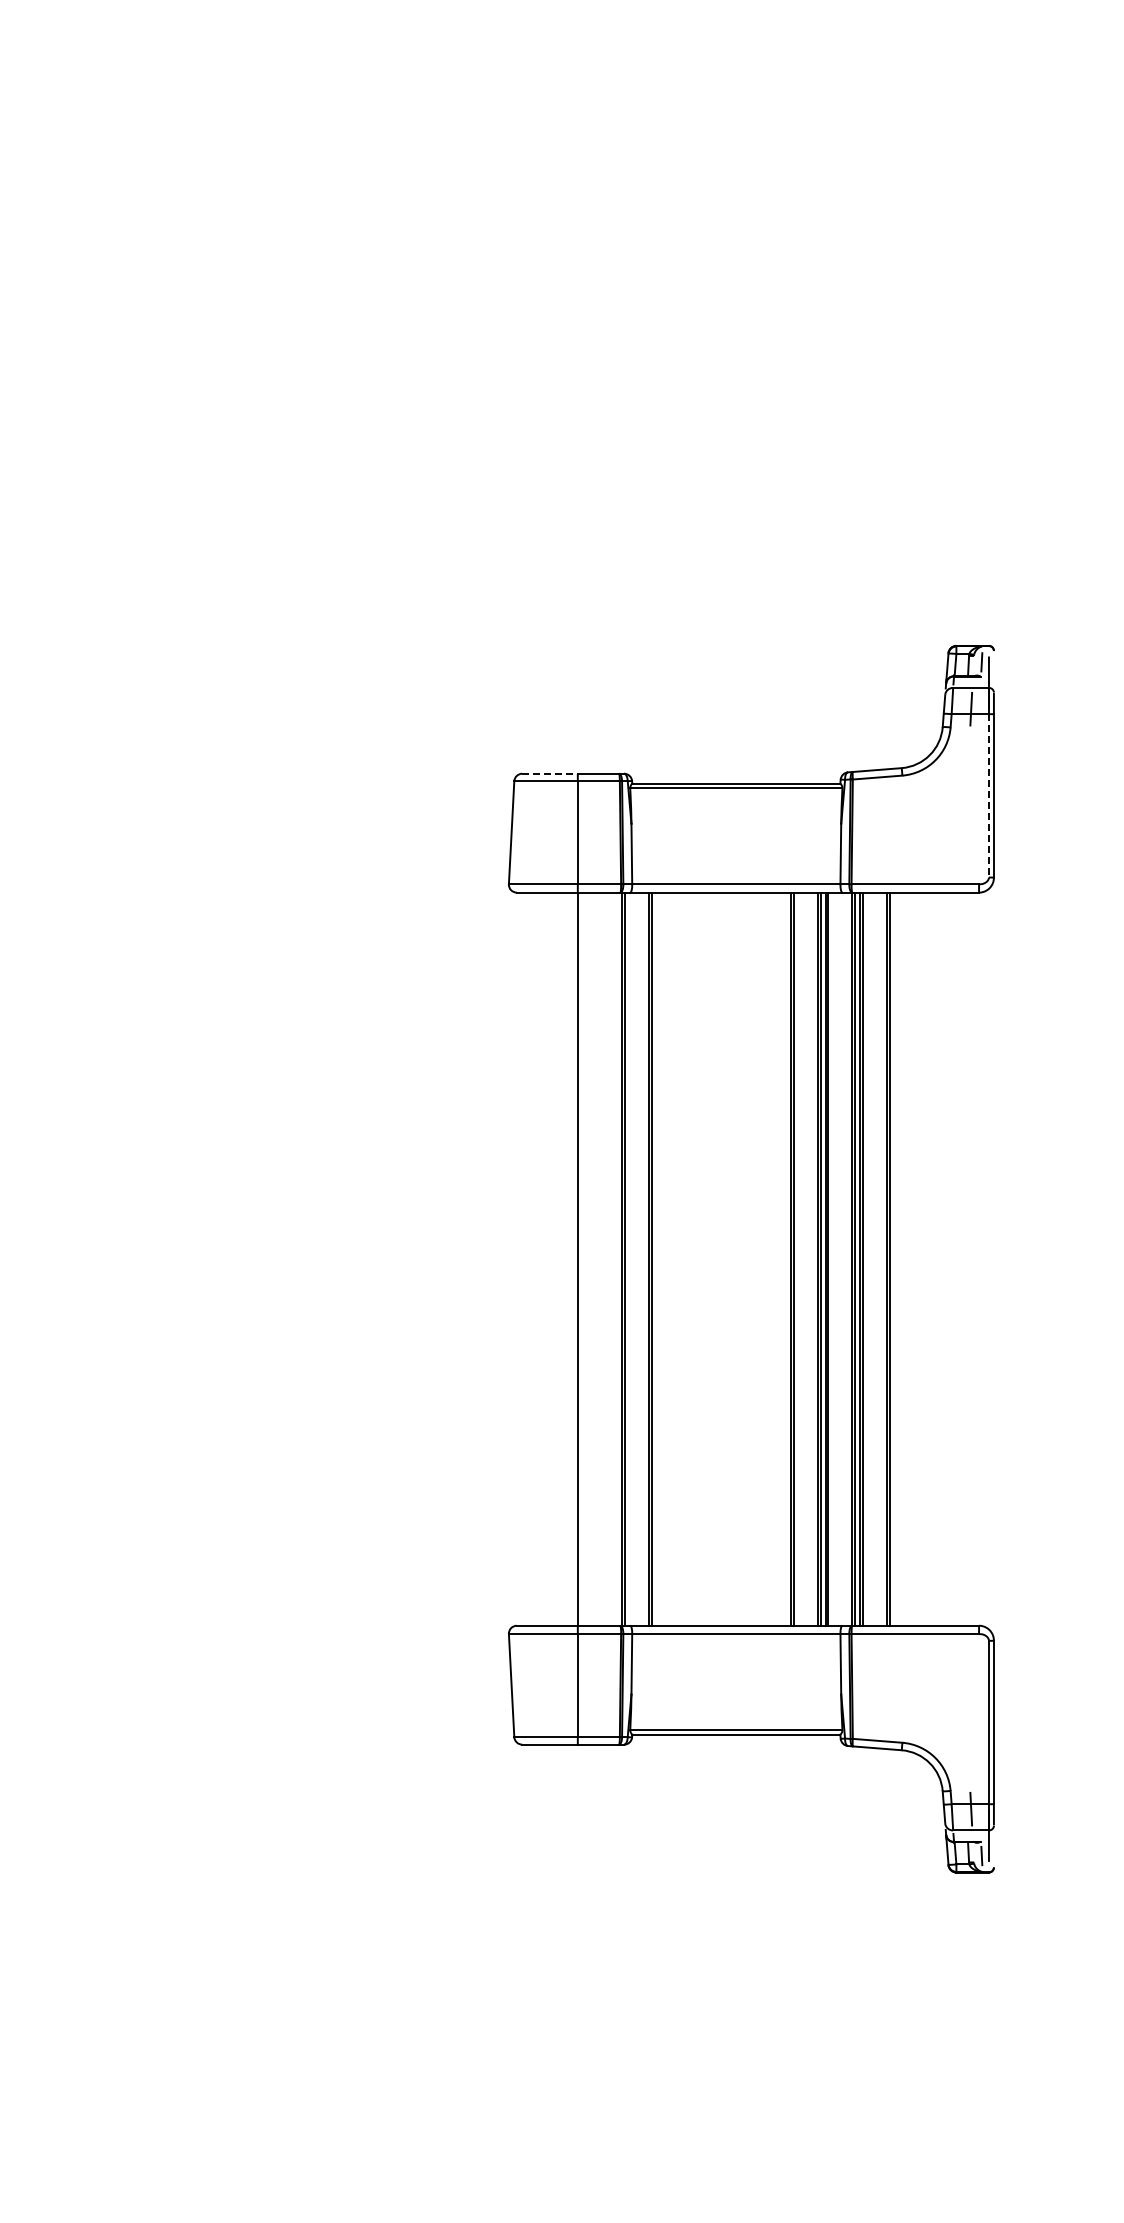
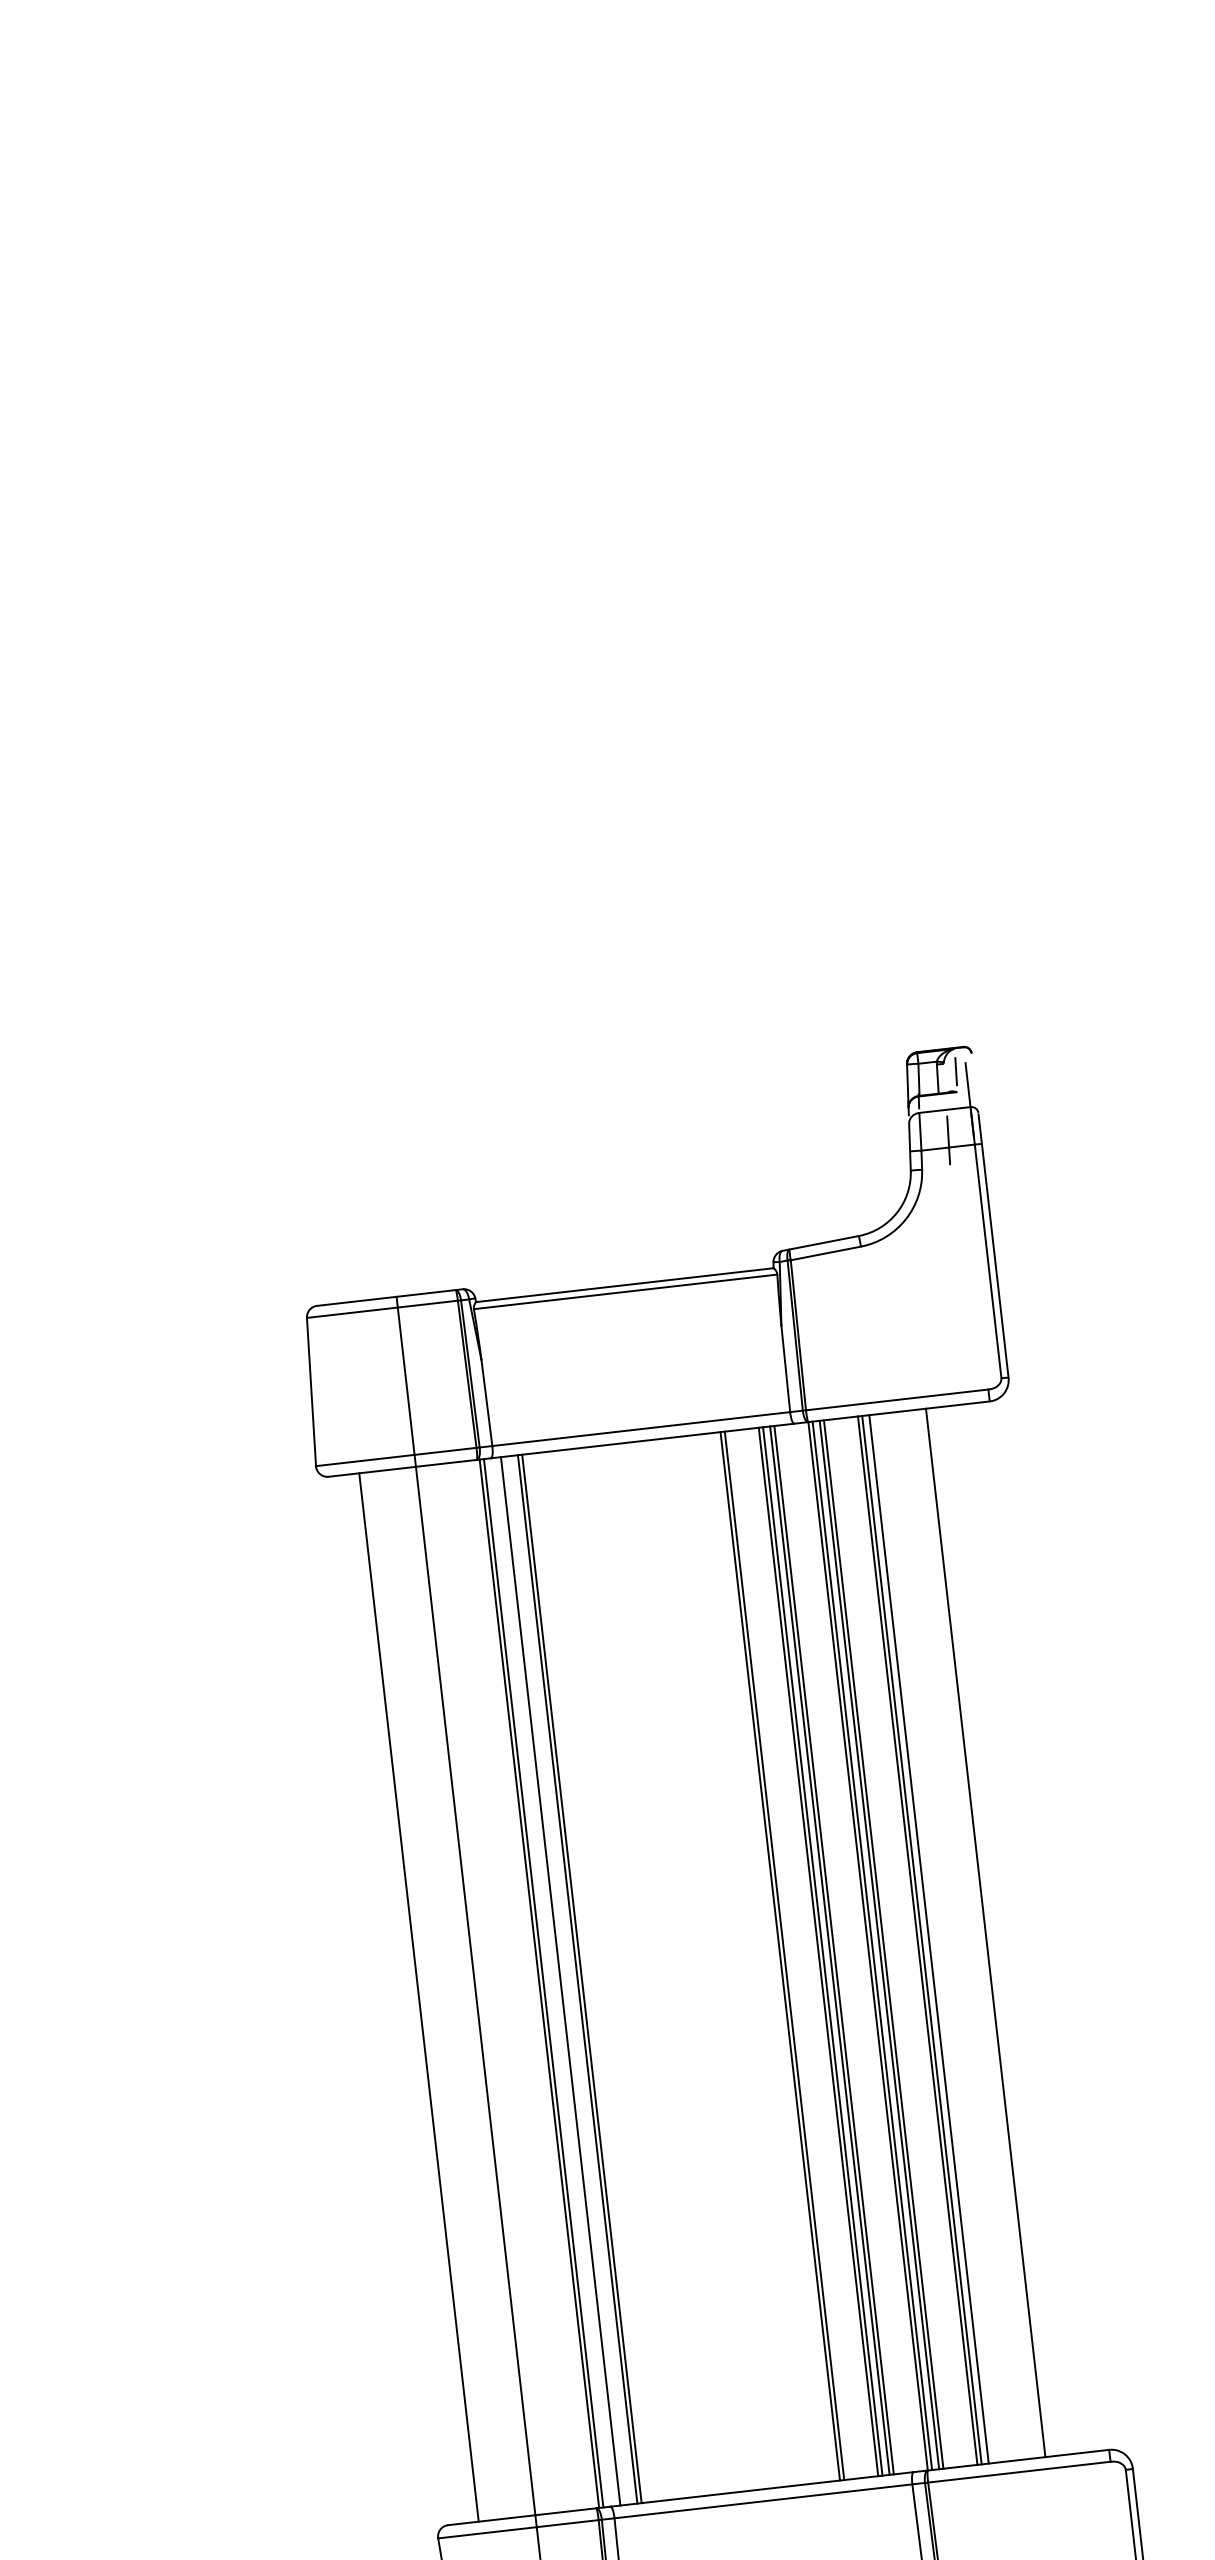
line: (550, 773) -> (357, 1300), dashed -> solid
line: (988, 795) -> (987, 1261), dashed -> solid
line: (538, 1258) -> (419, 1996), added
line: (637, 1258) -> (560, 1980), added
line: (894, 1258) -> (928, 1938), added
line: (934, 1258) -> (985, 1931), added

